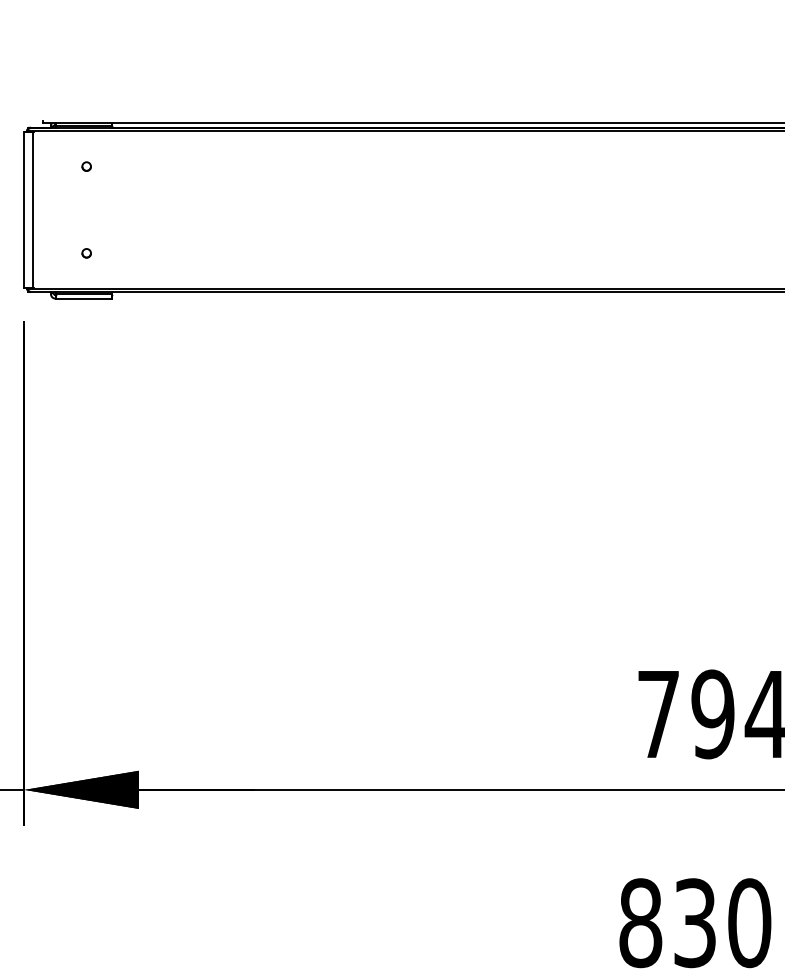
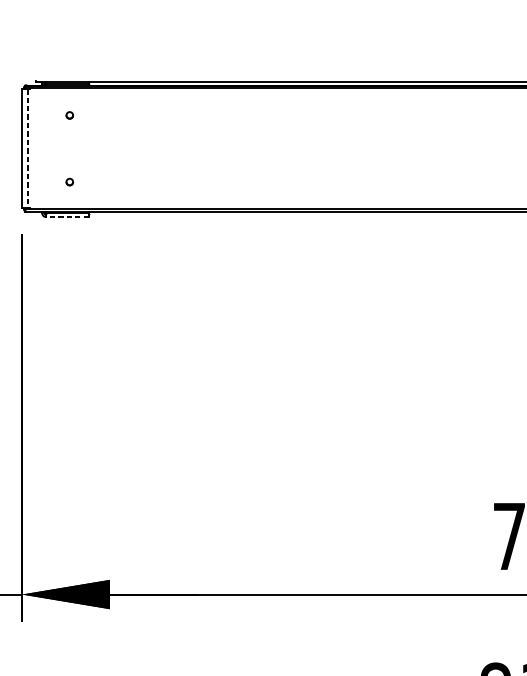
line: (32, 209) -> (28, 148), solid -> dashed
line: (83, 298) -> (67, 216), solid -> dashed

